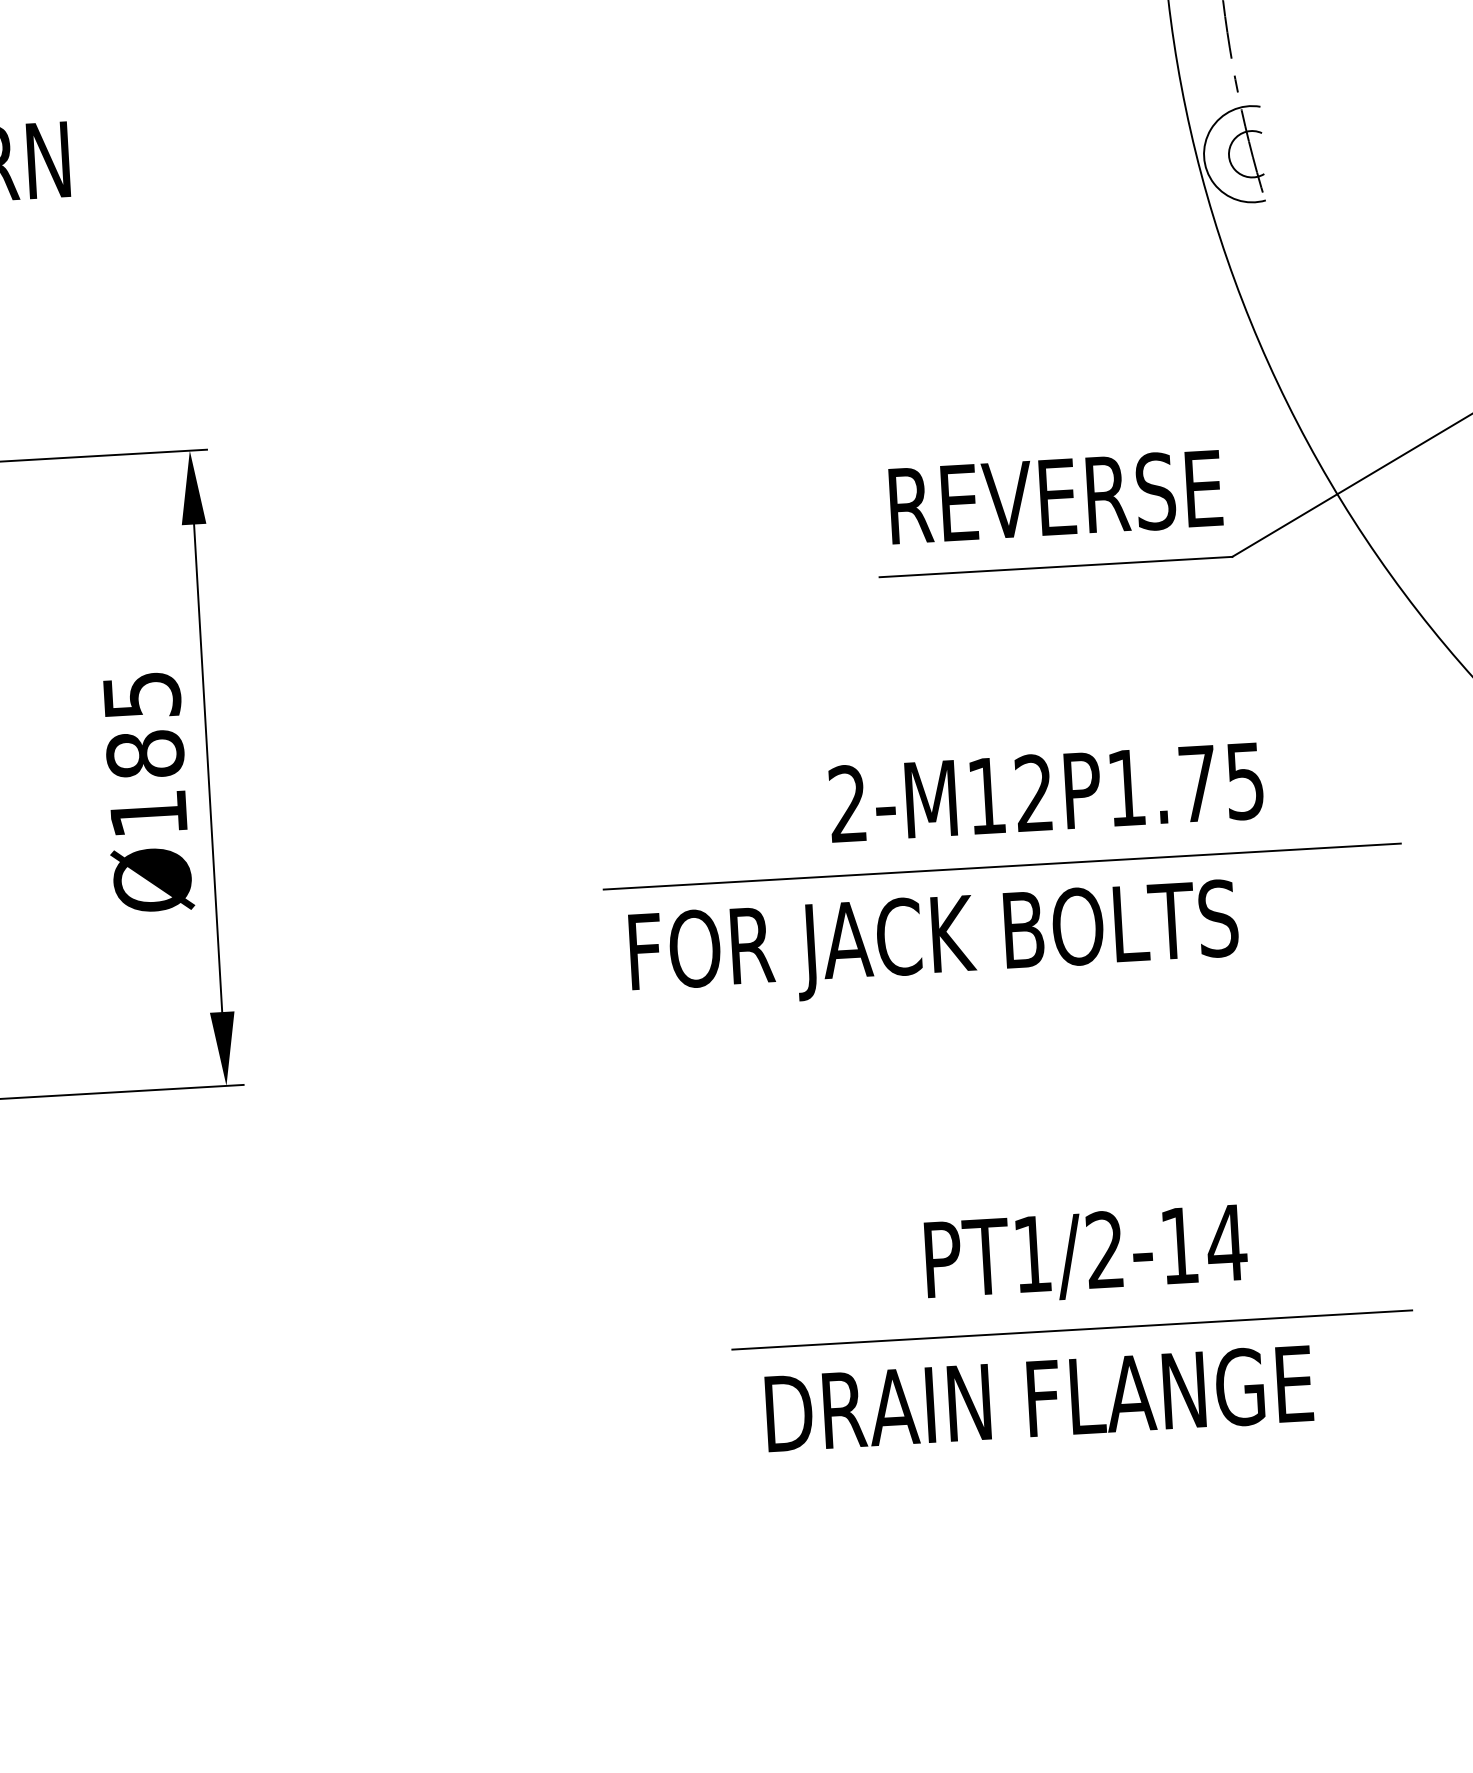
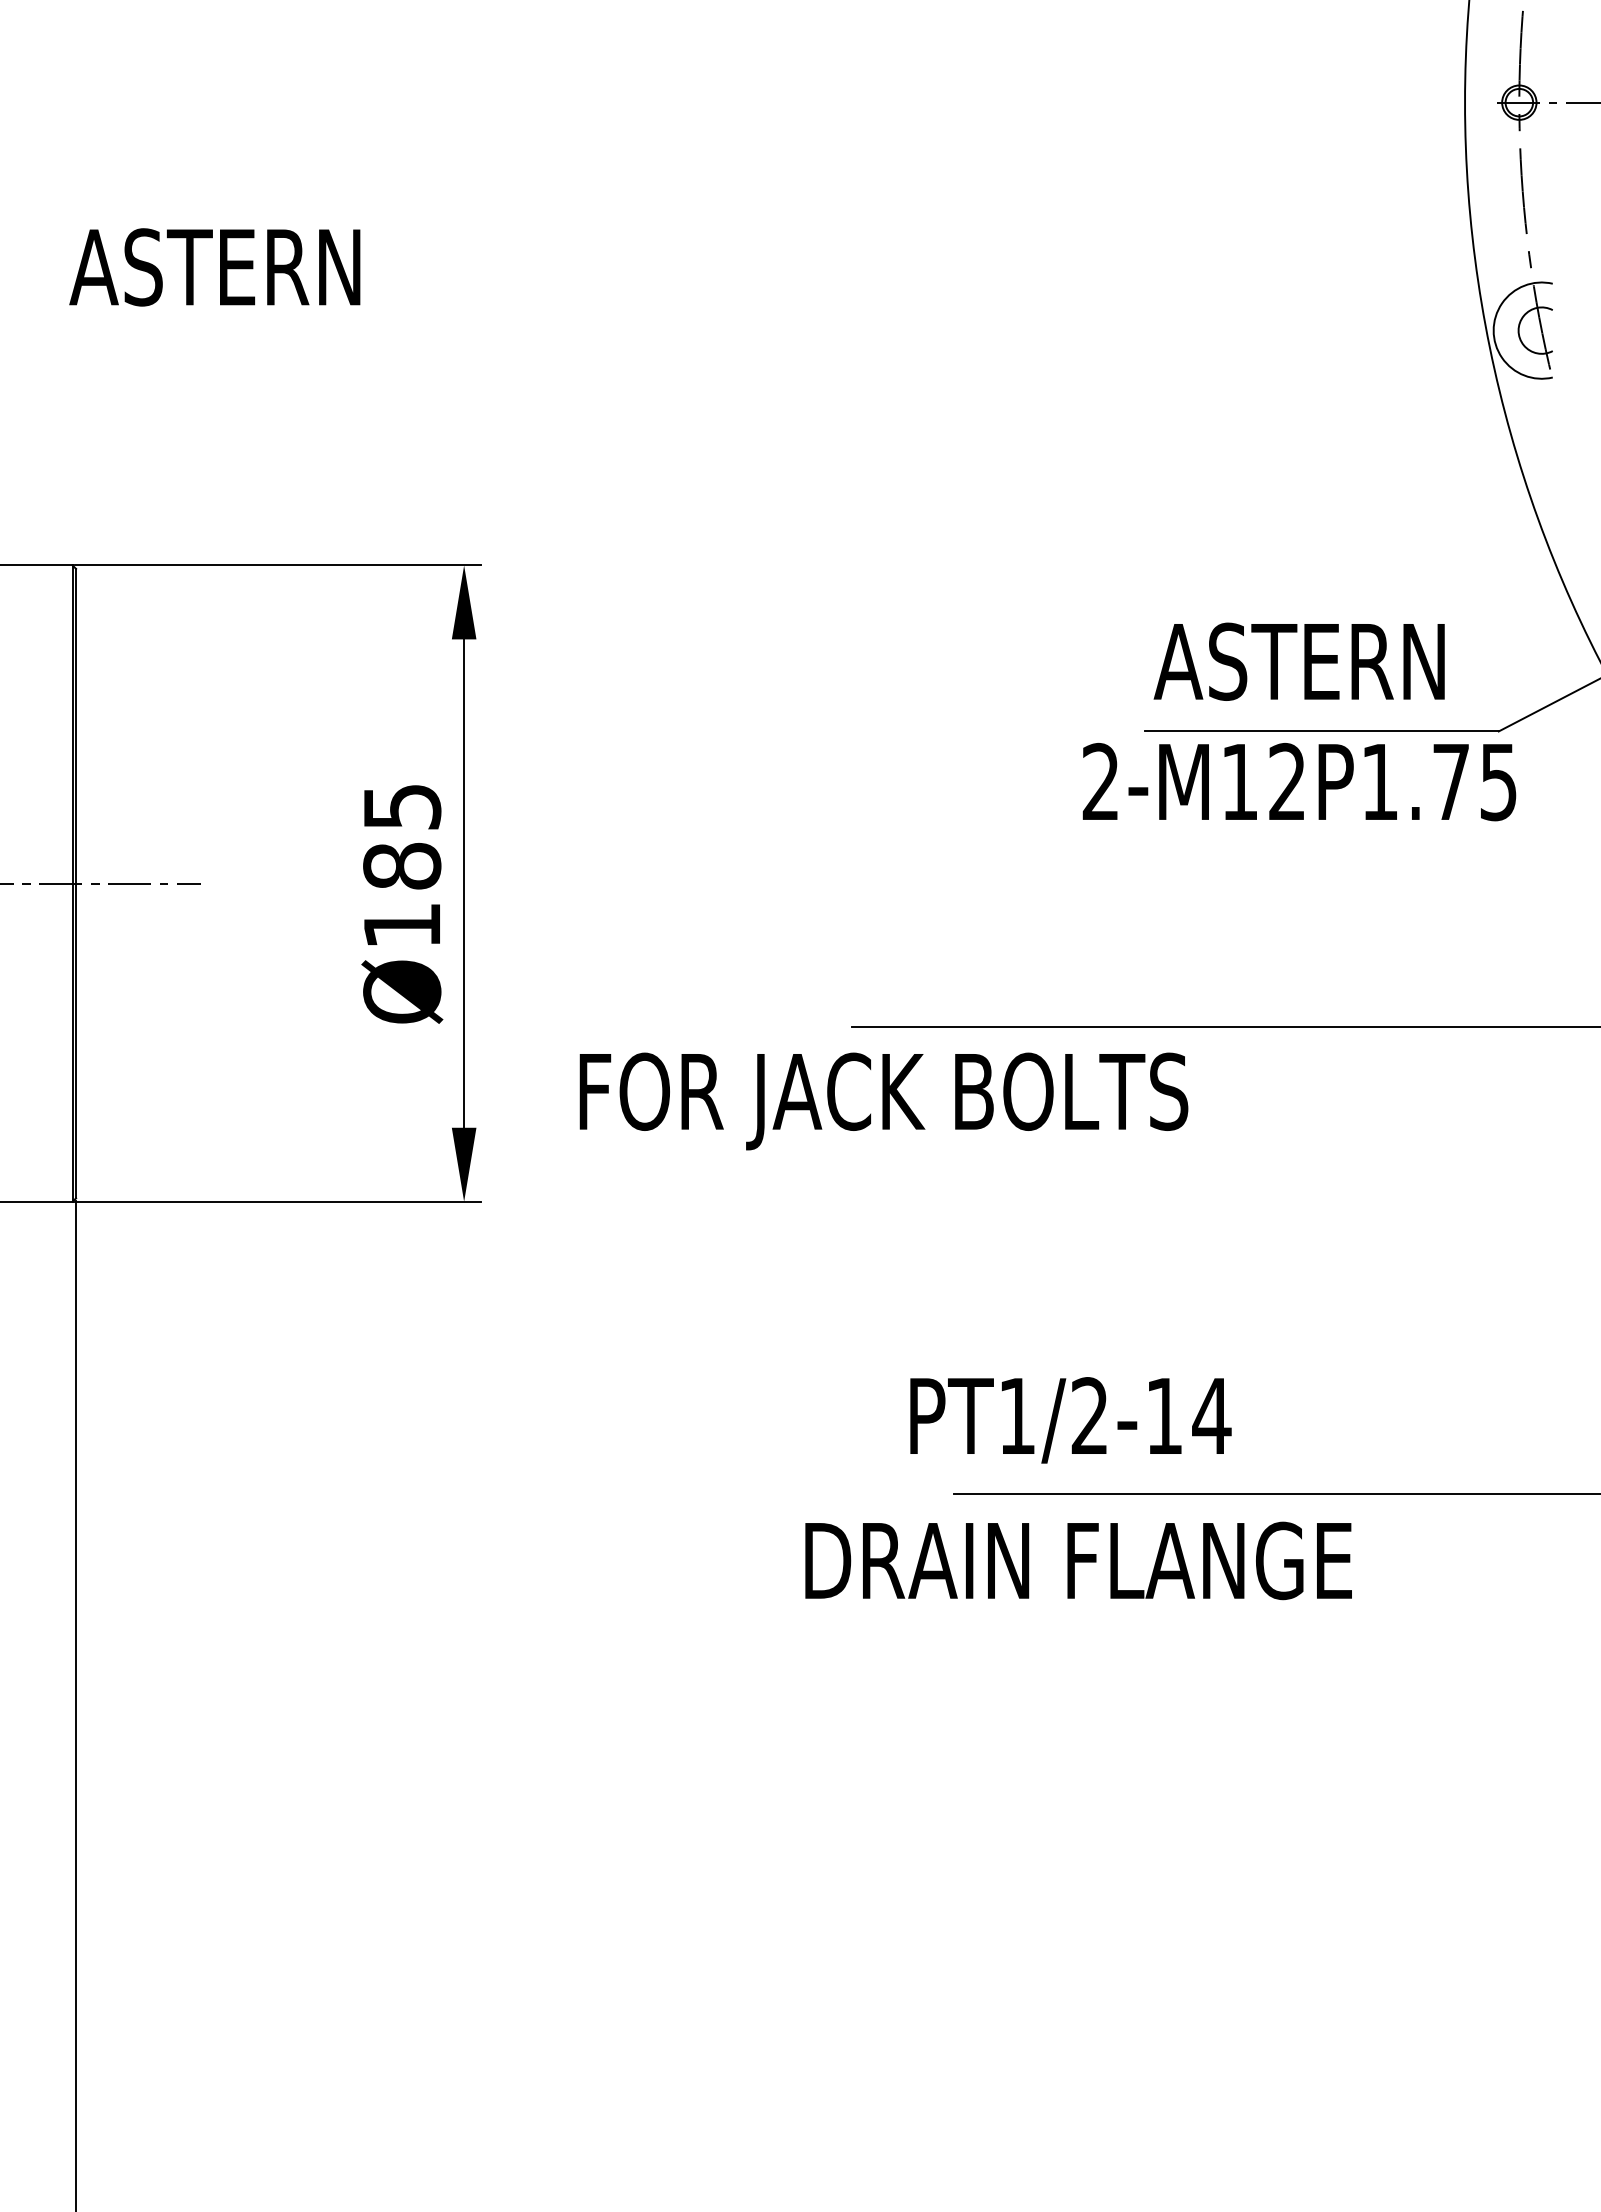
text: (1052, 497) -> (1322, 661), REVERSE -> ASTERN
text: (1046, 793) -> (1299, 782), moved
text: (933, 944) -> (883, 1101), moved
text: (1086, 1255) -> (1070, 1420), moved
text: (1039, 1398) -> (1078, 1560), moved

